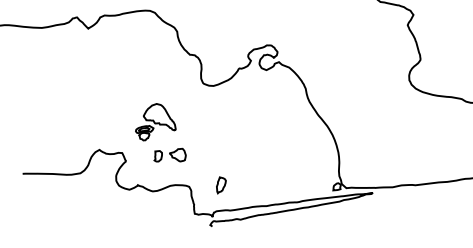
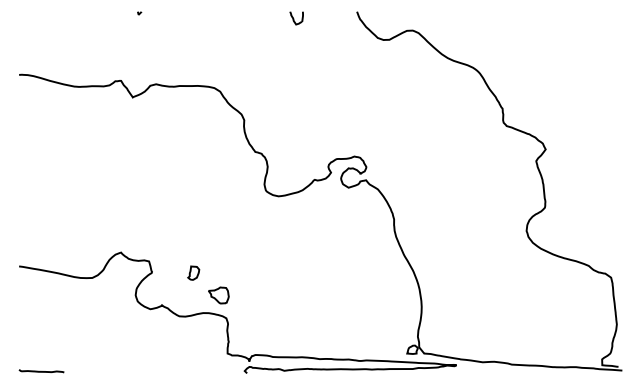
part: (154, 121) -> (196, 228), removed
part: (177, 155) -> (218, 295), moved
part: (220, 184) -> (266, 322), removed

